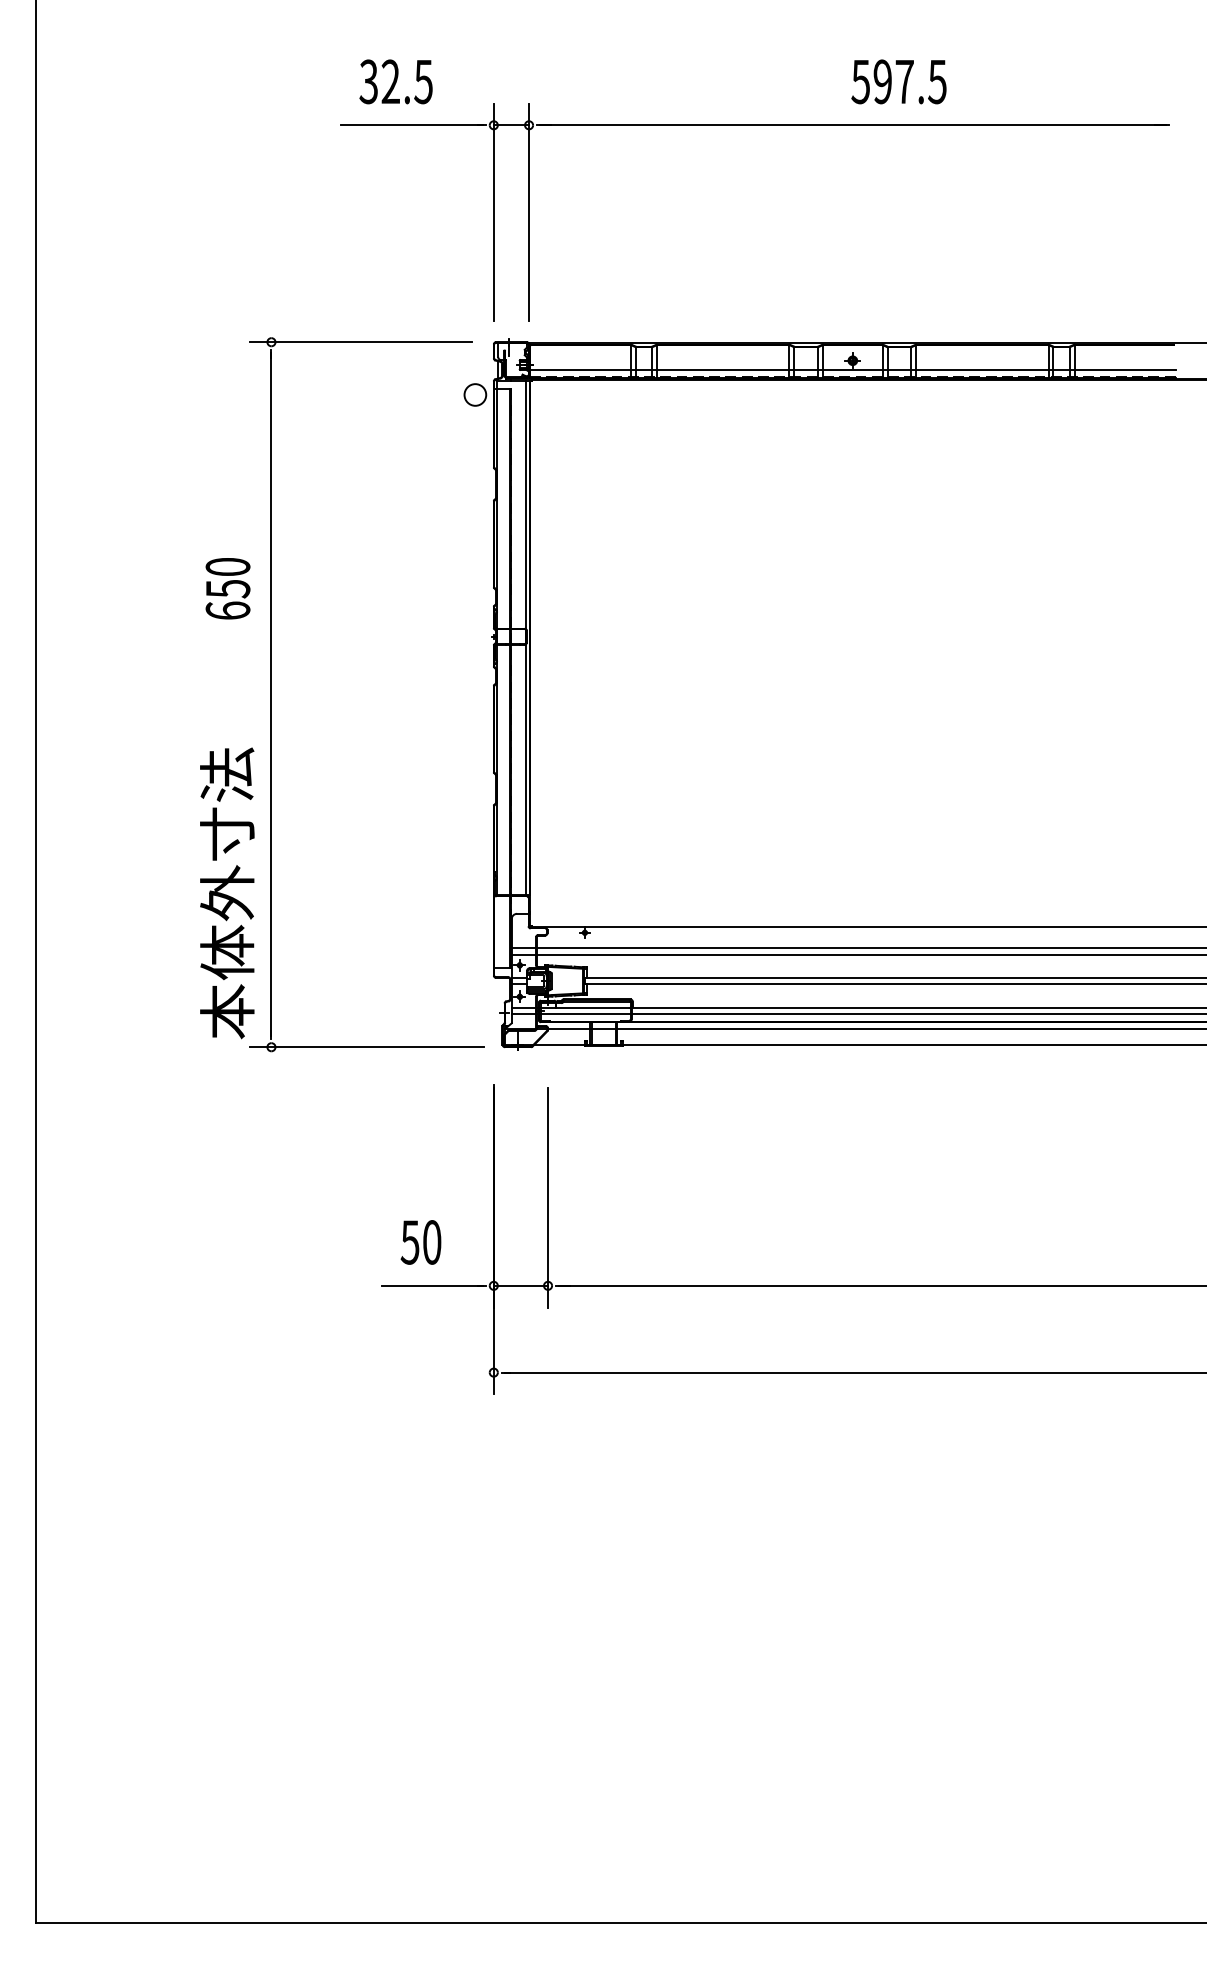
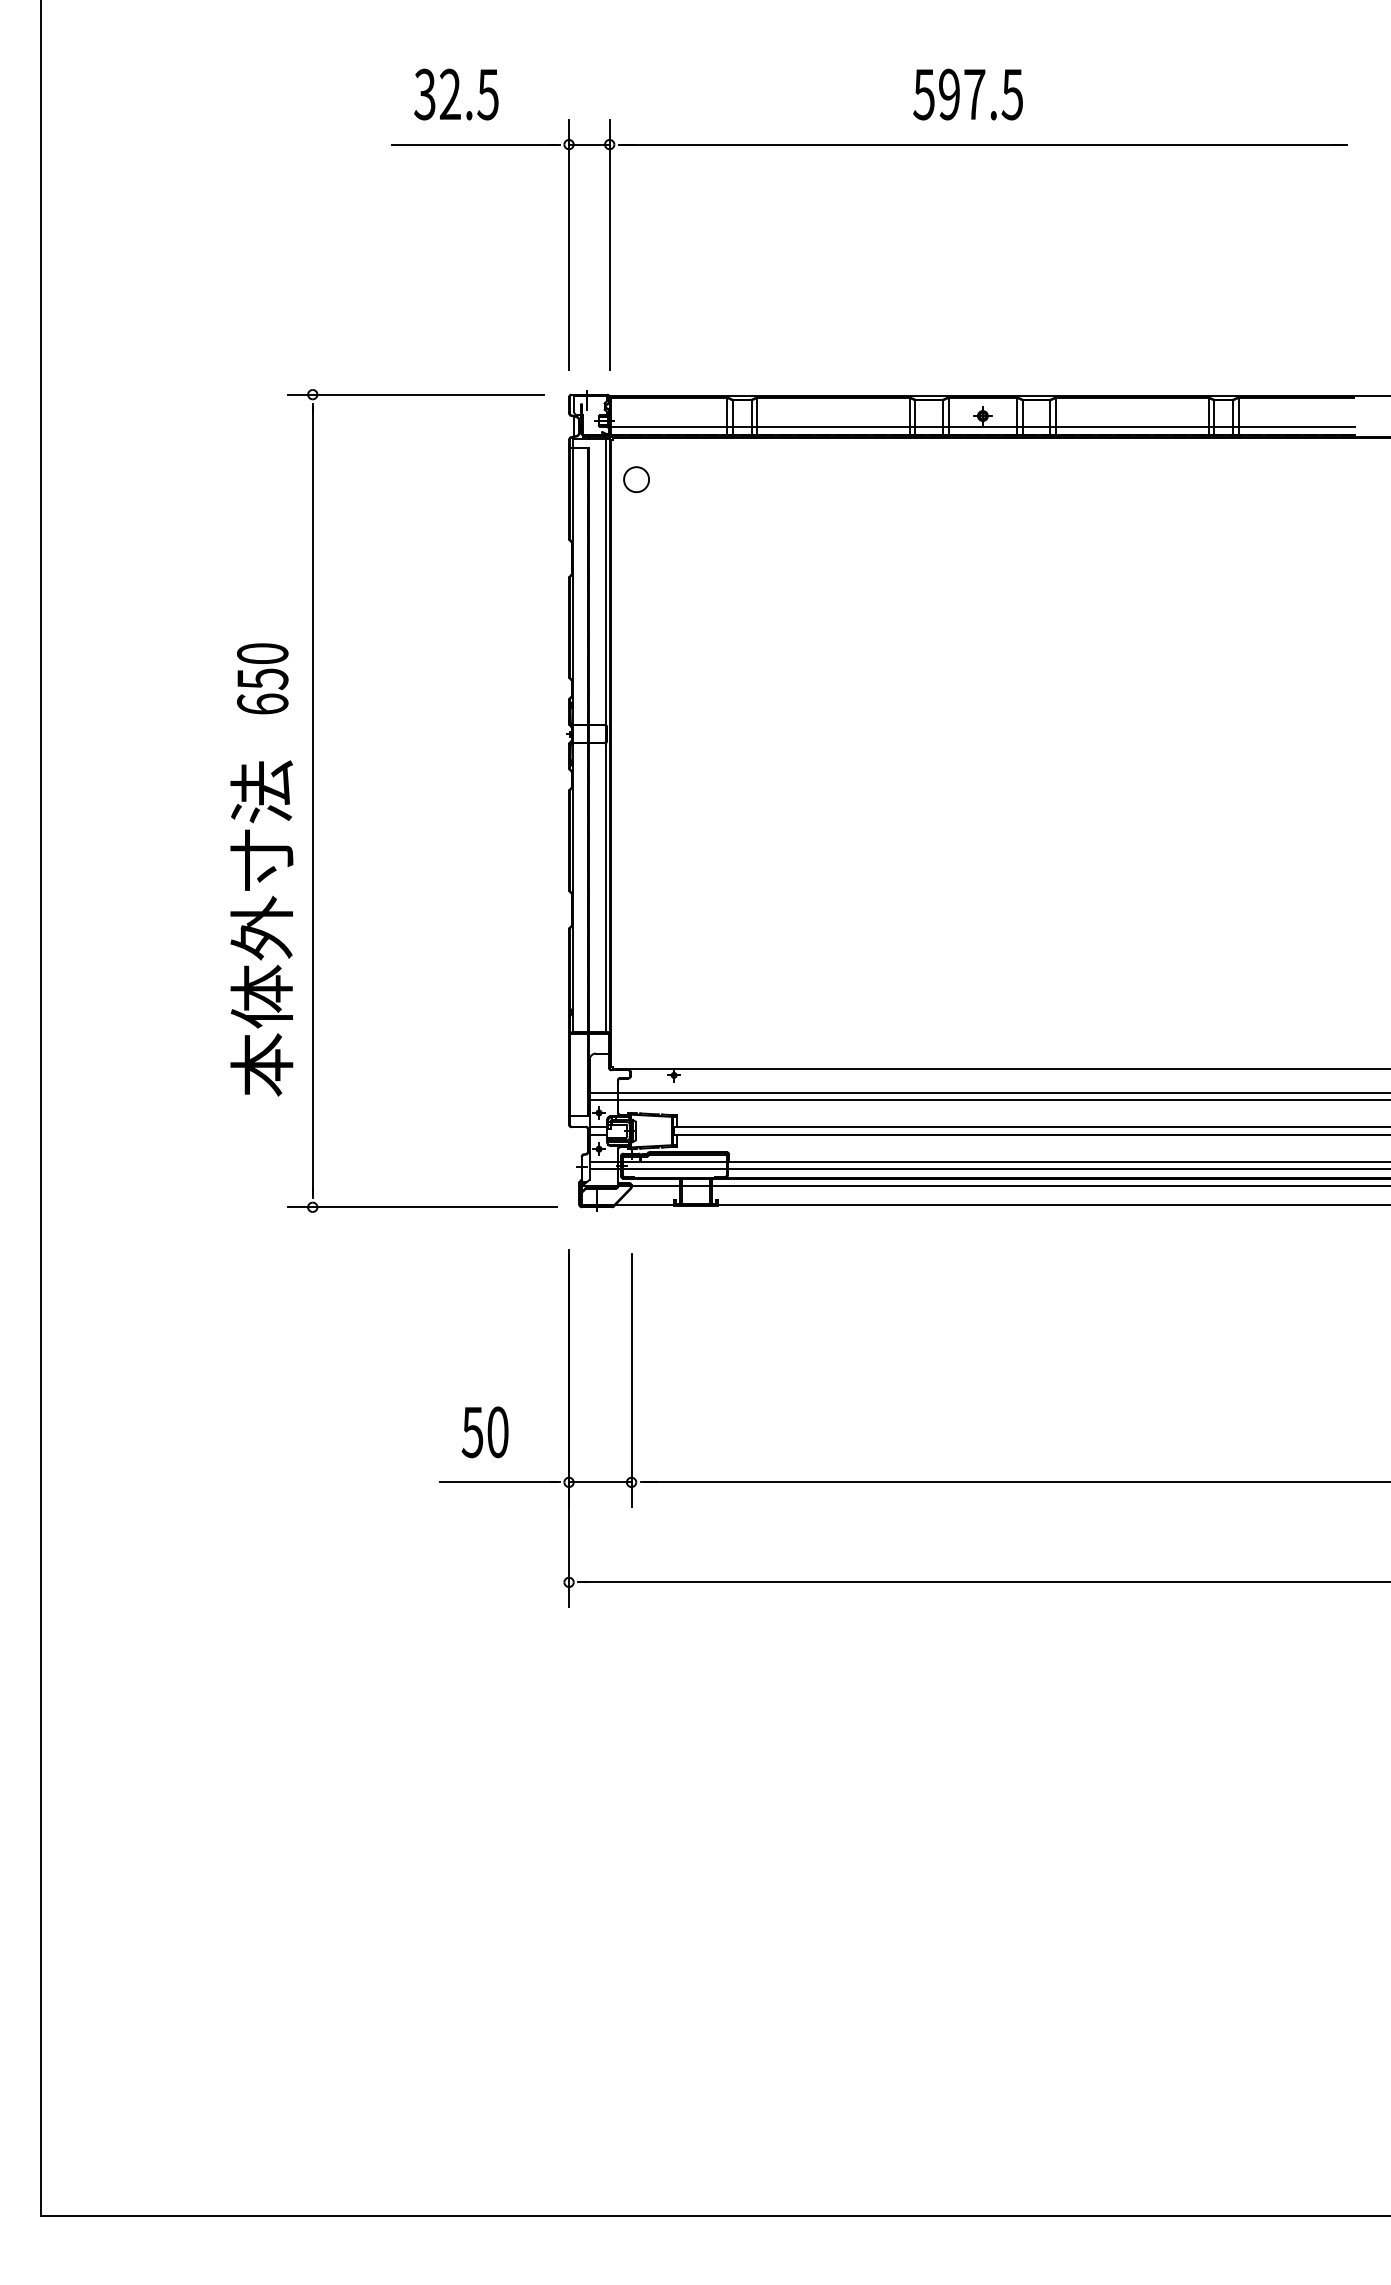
text: (898, 81) -> (967, 94), moved
circle: (475, 394) -> (636, 479), moved
text: (227, 893) -> (262, 928), moved

